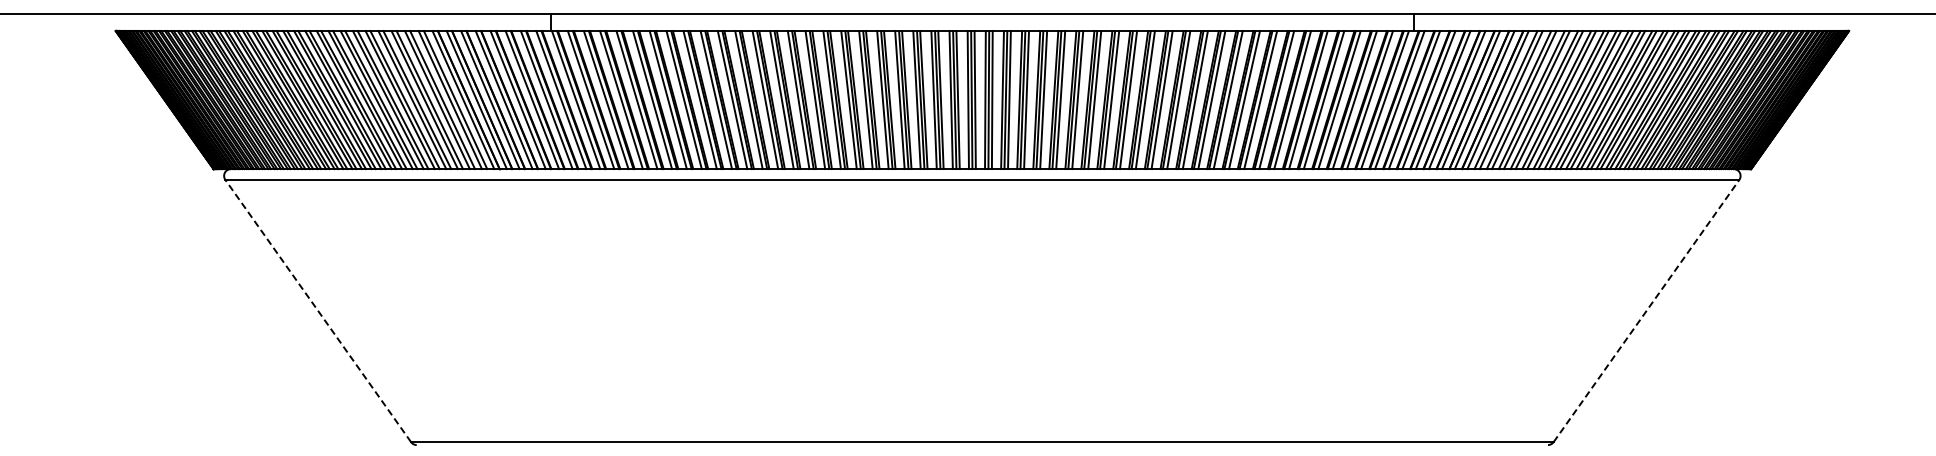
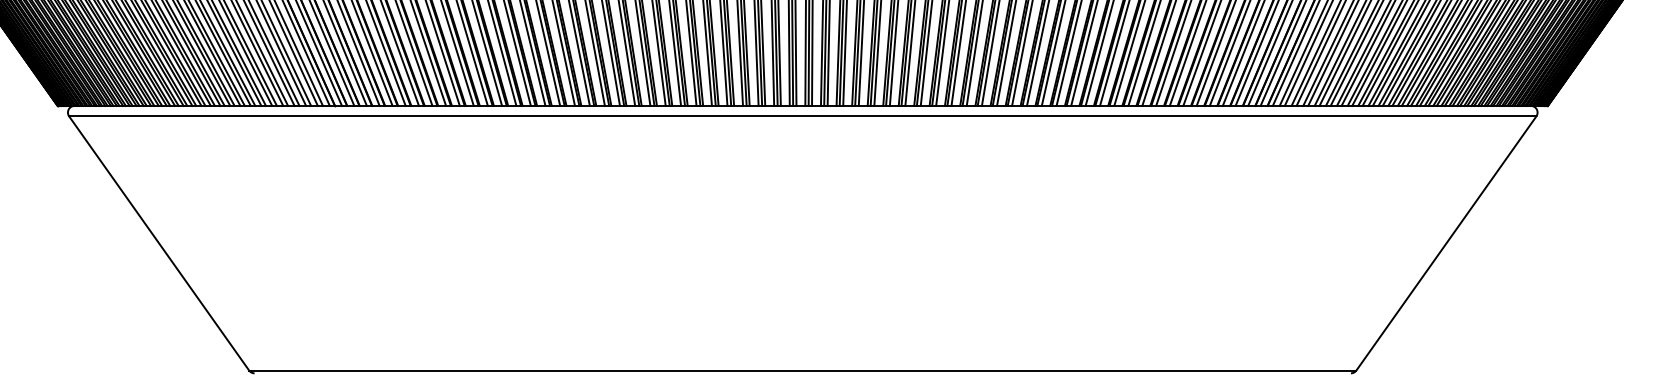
line: (318, 311) -> (159, 243), dashed -> solid
line: (1646, 311) -> (1446, 243), dashed -> solid

